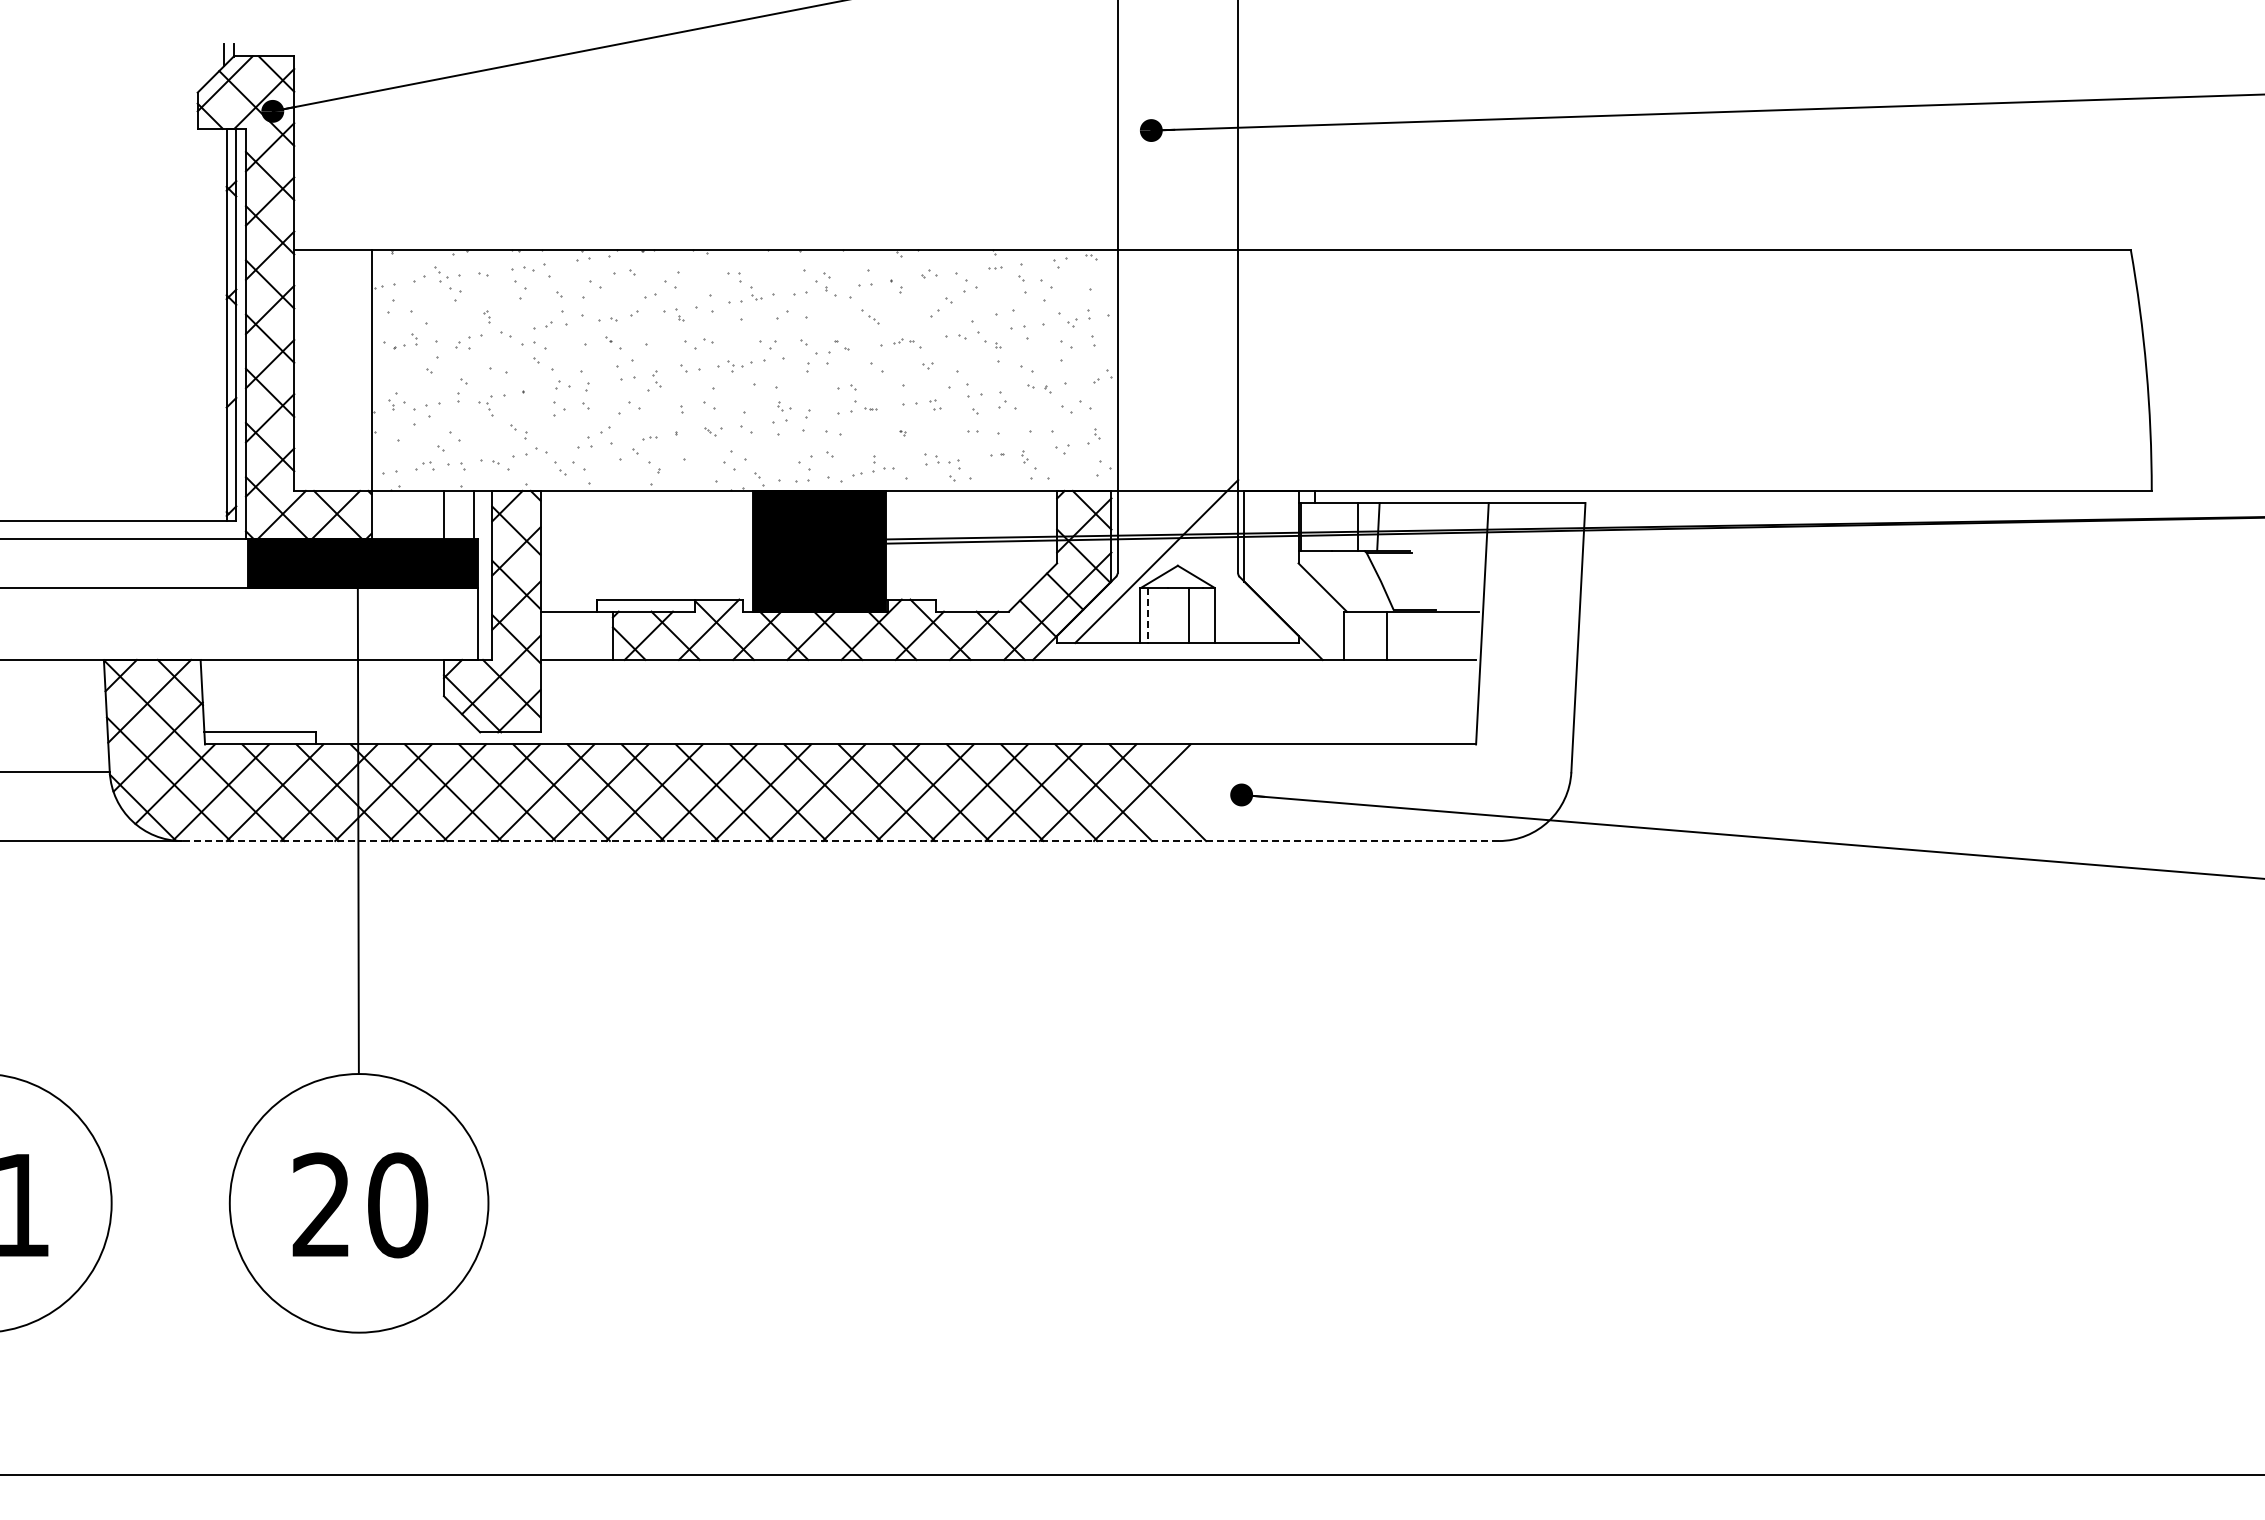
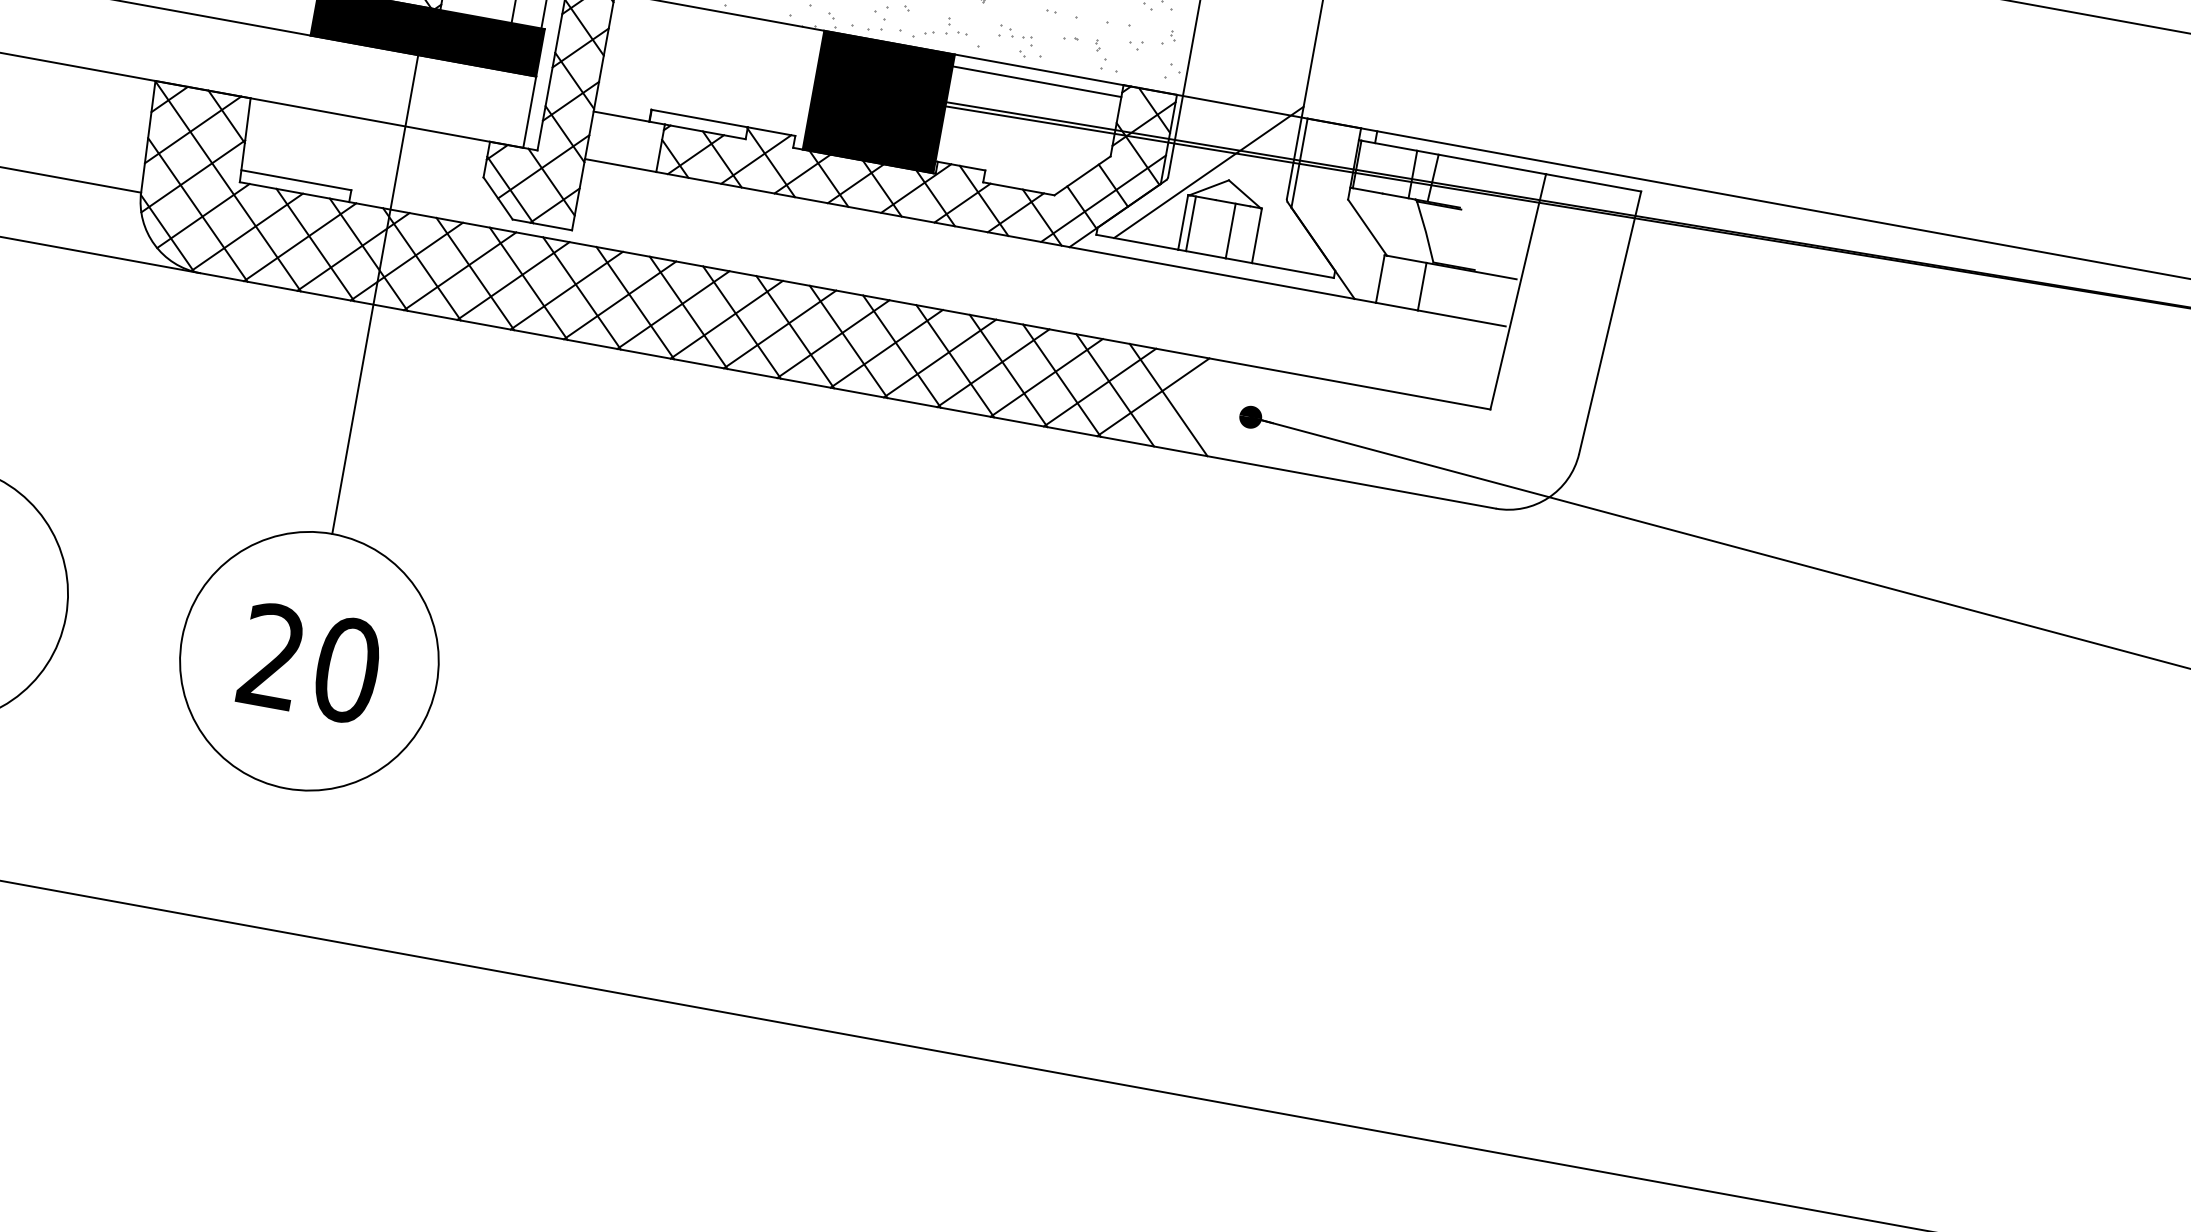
line: (971, 503) -> (1037, 82), added
line: (1148, 615) -> (1191, 224), dashed -> solid
line: (840, 841) -> (847, 391), dashed -> solid

